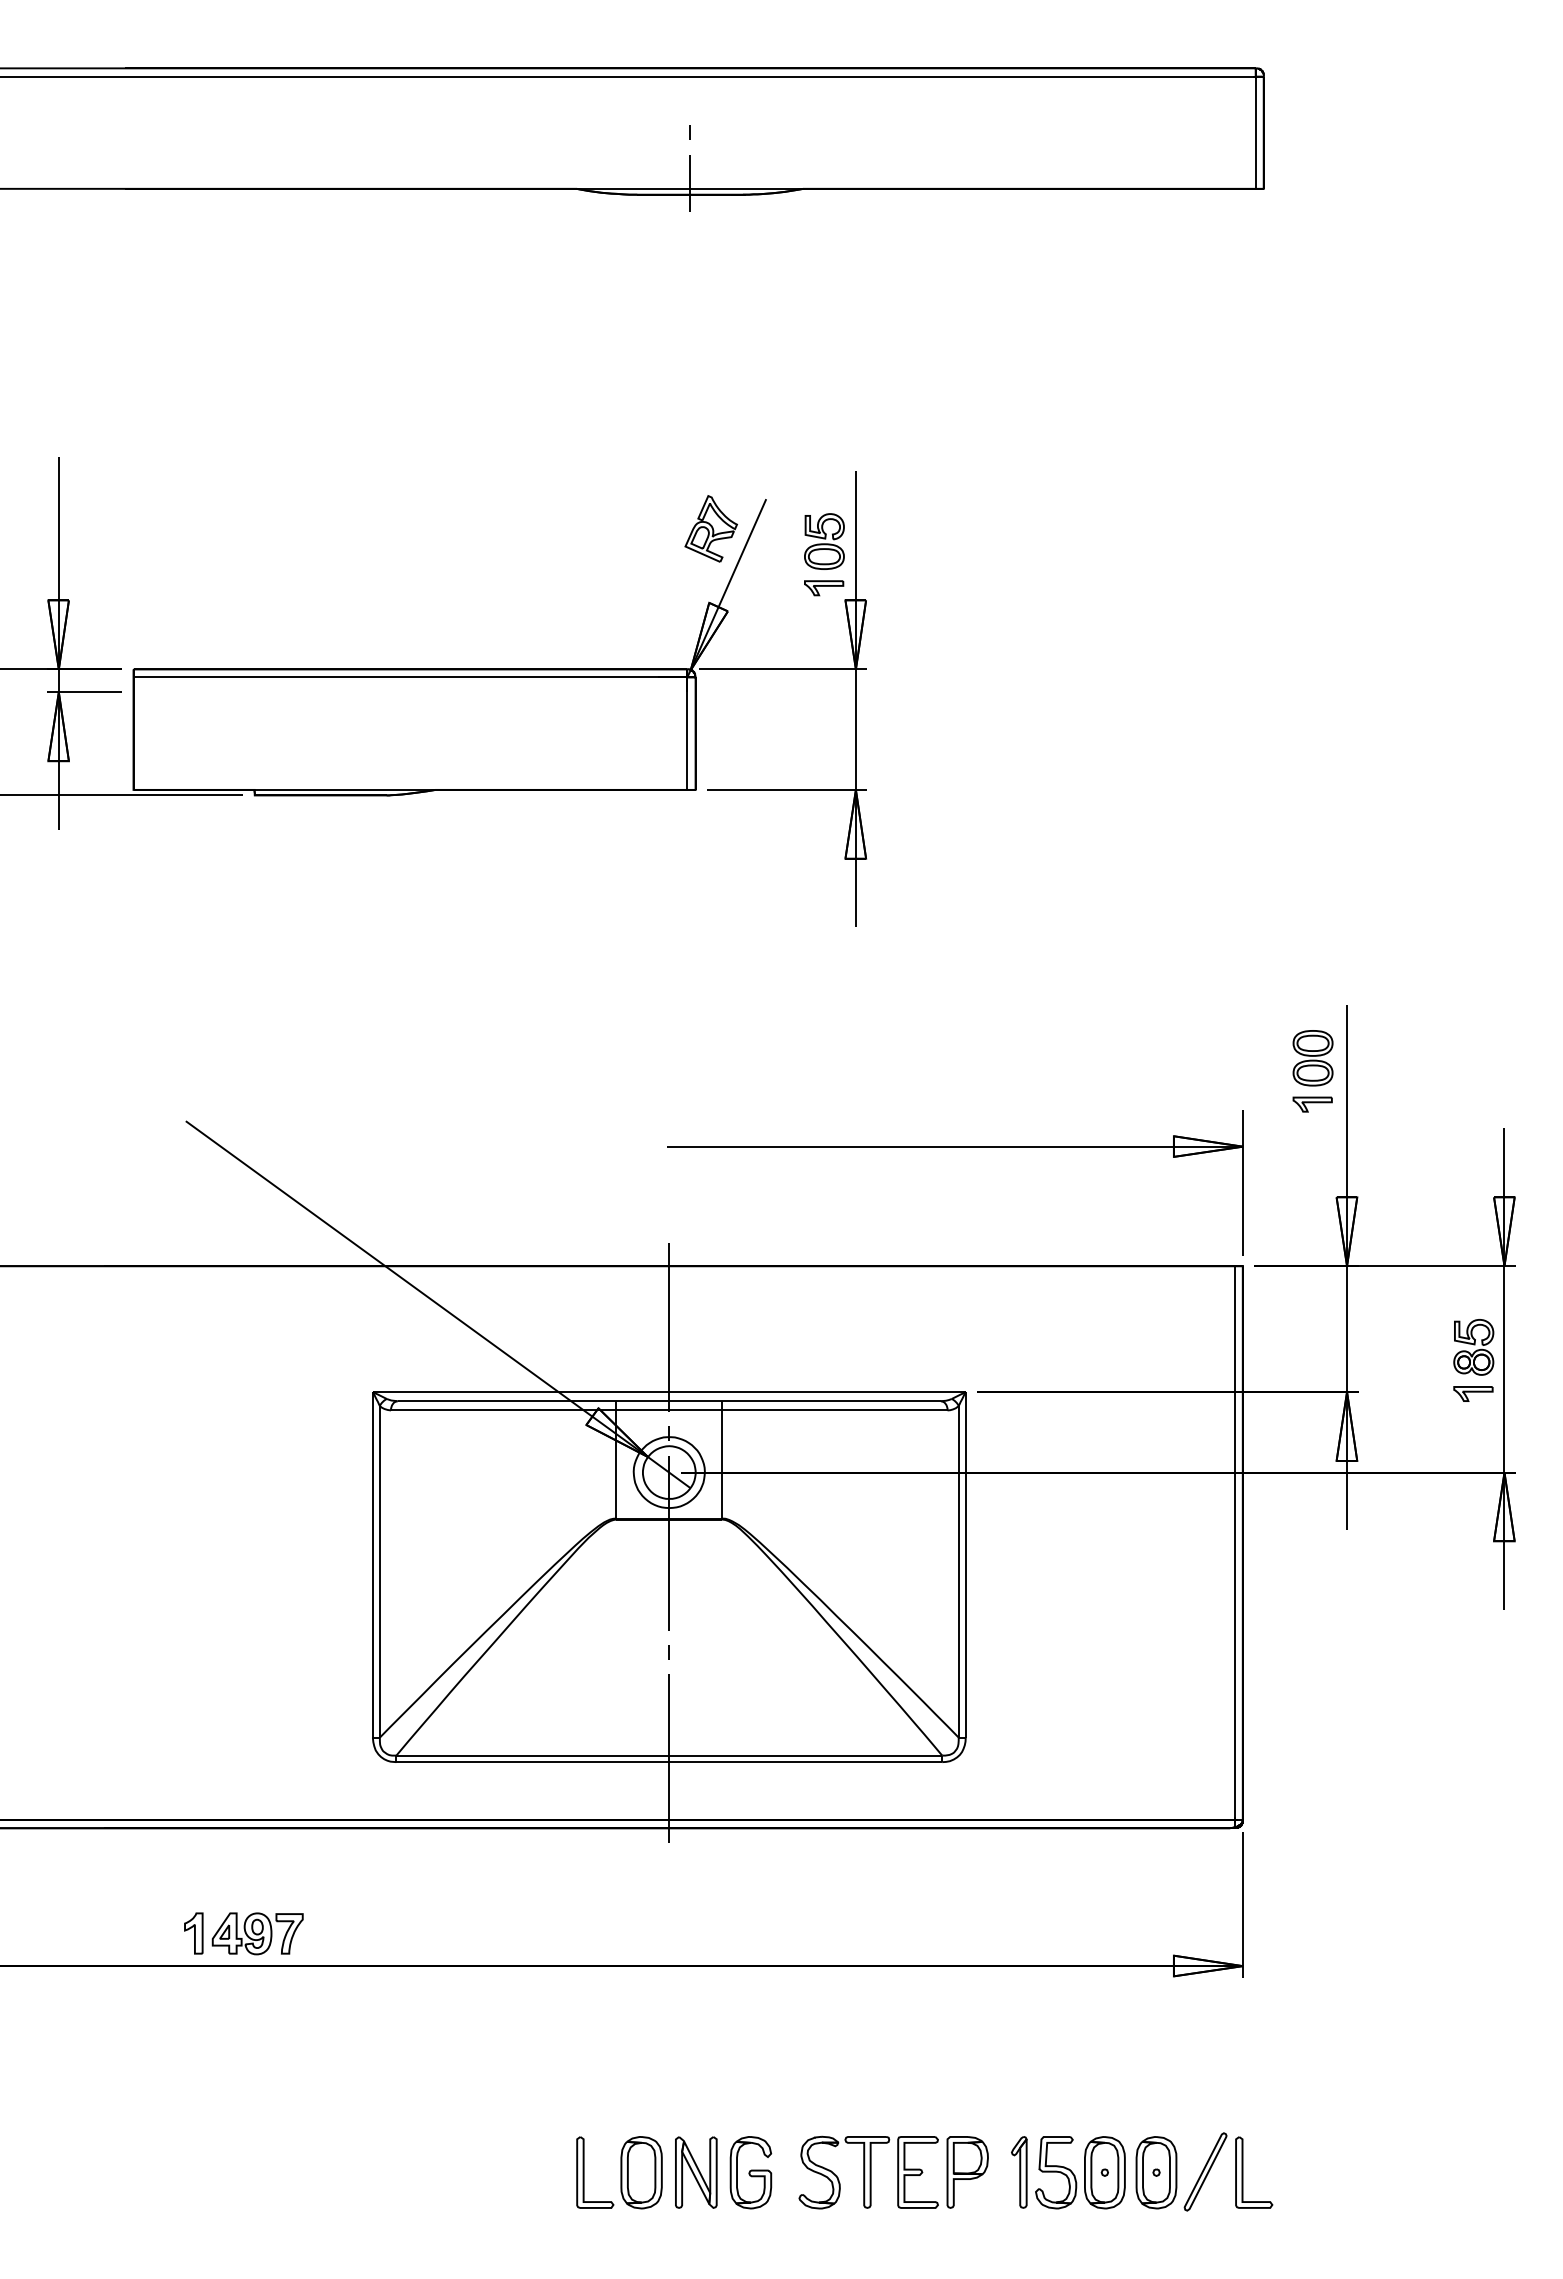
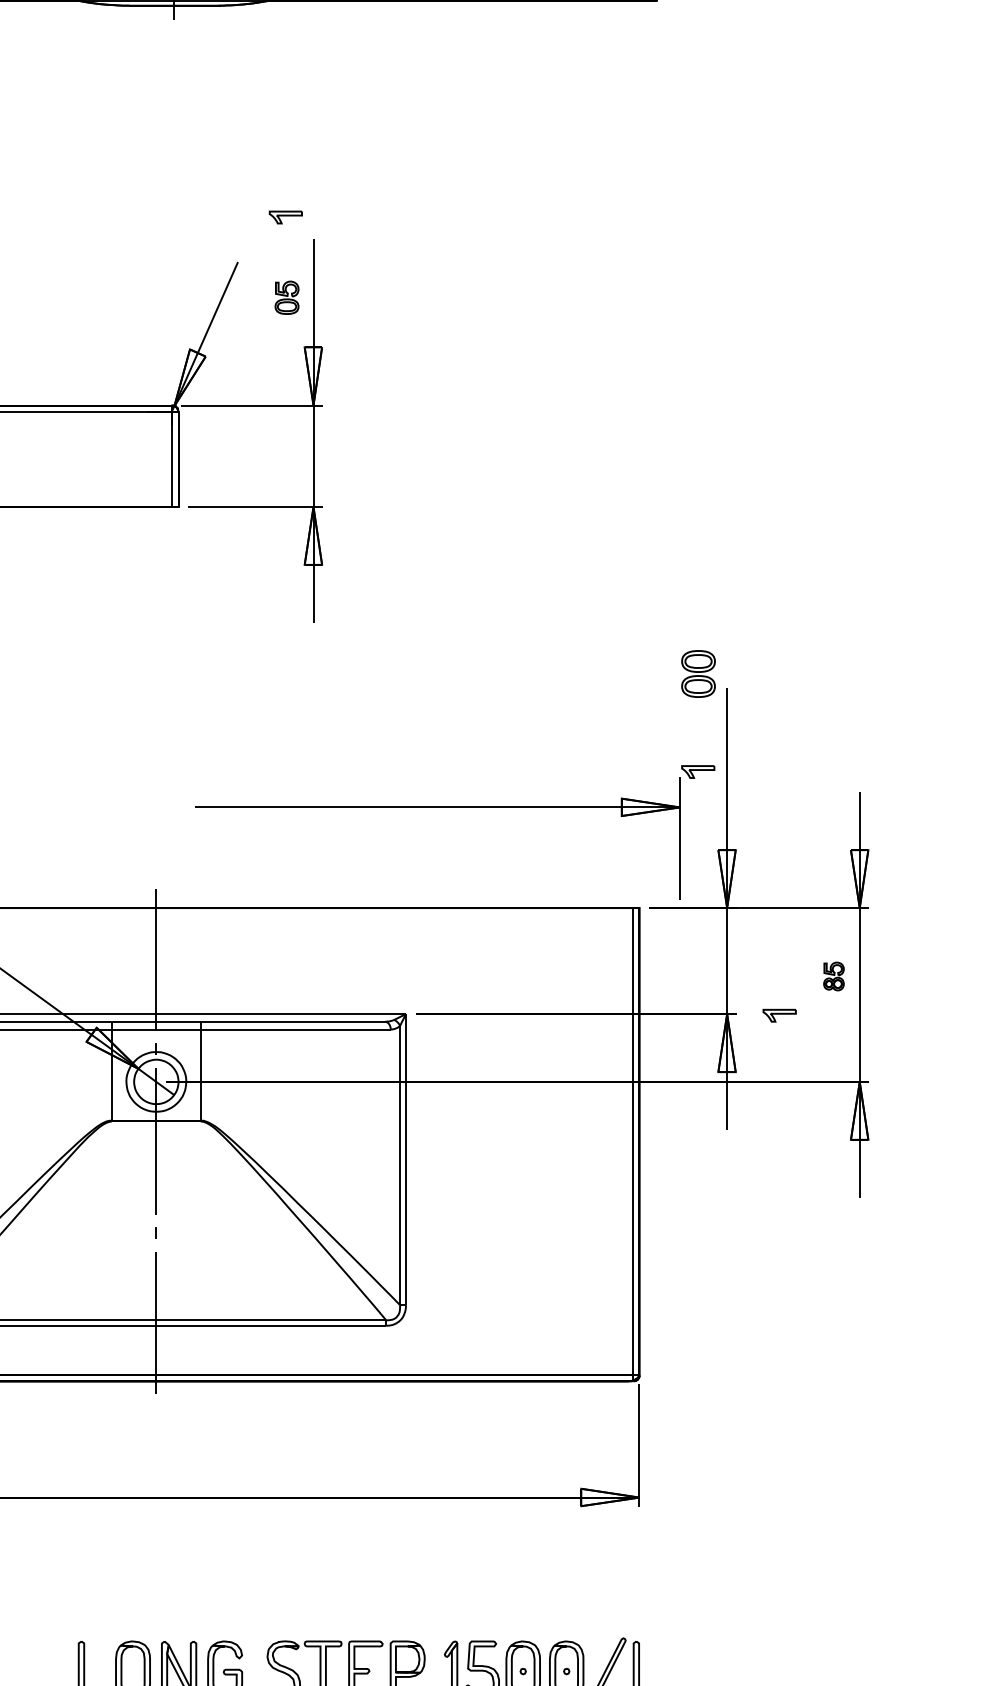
part: (710, 528) -> (191, 286), removed
part: (824, 541) -> (287, 297), size x0.7
part: (824, 588) -> (286, 217), moved
part: (1312, 1058) -> (698, 674), moved
part: (955, 1147) -> (437, 808), moved
part: (1473, 1347) -> (833, 976), size x0.6
part: (1473, 1393) -> (779, 1015), moved

